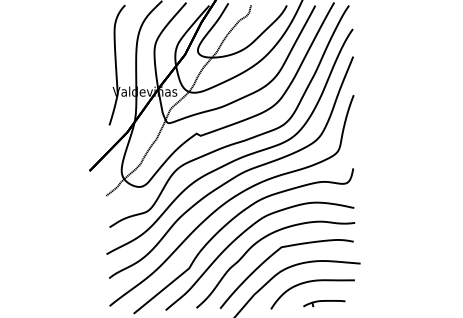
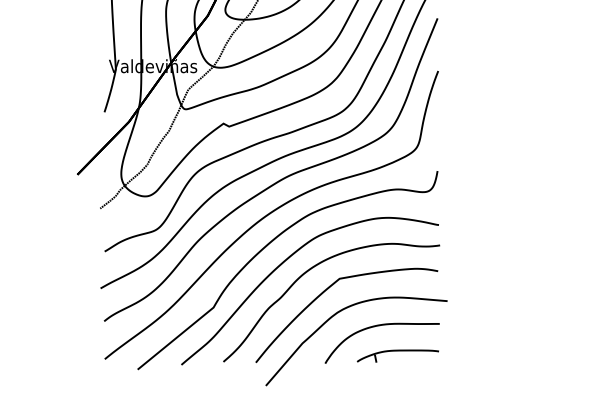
part: (324, 303) -> (398, 355), size x1.43

